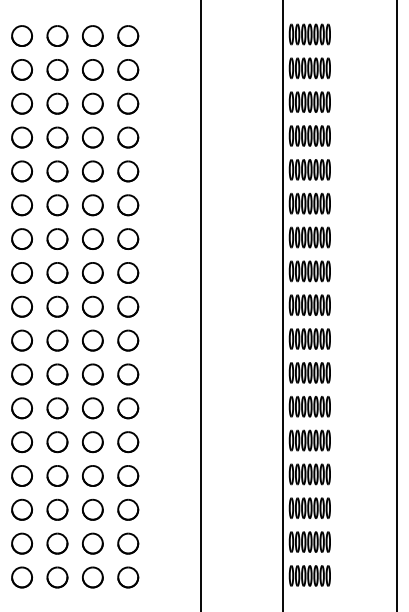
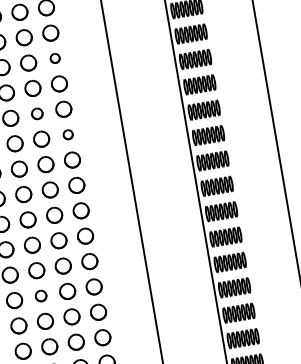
part: (128, 103) -> (55, 58), size x0.6
part: (92, 171) -> (37, 113), size x0.7
part: (128, 205) -> (68, 134), size x0.6
part: (57, 408) -> (41, 296), size x0.7

